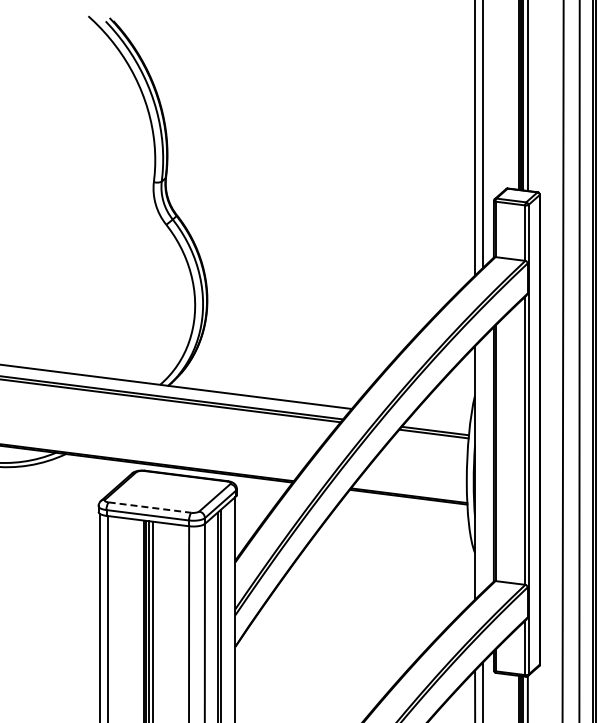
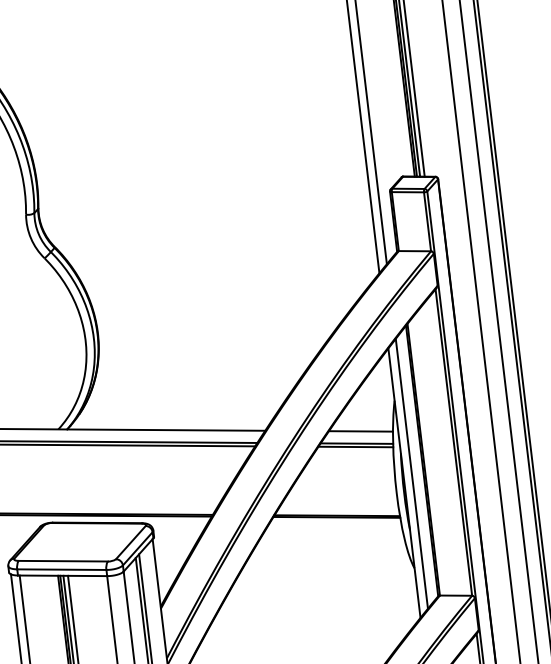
line: (440, 419) -> (360, 430), added
line: (482, 465) -> (411, 474), added
line: (149, 507) -> (62, 561), dashed -> solid

